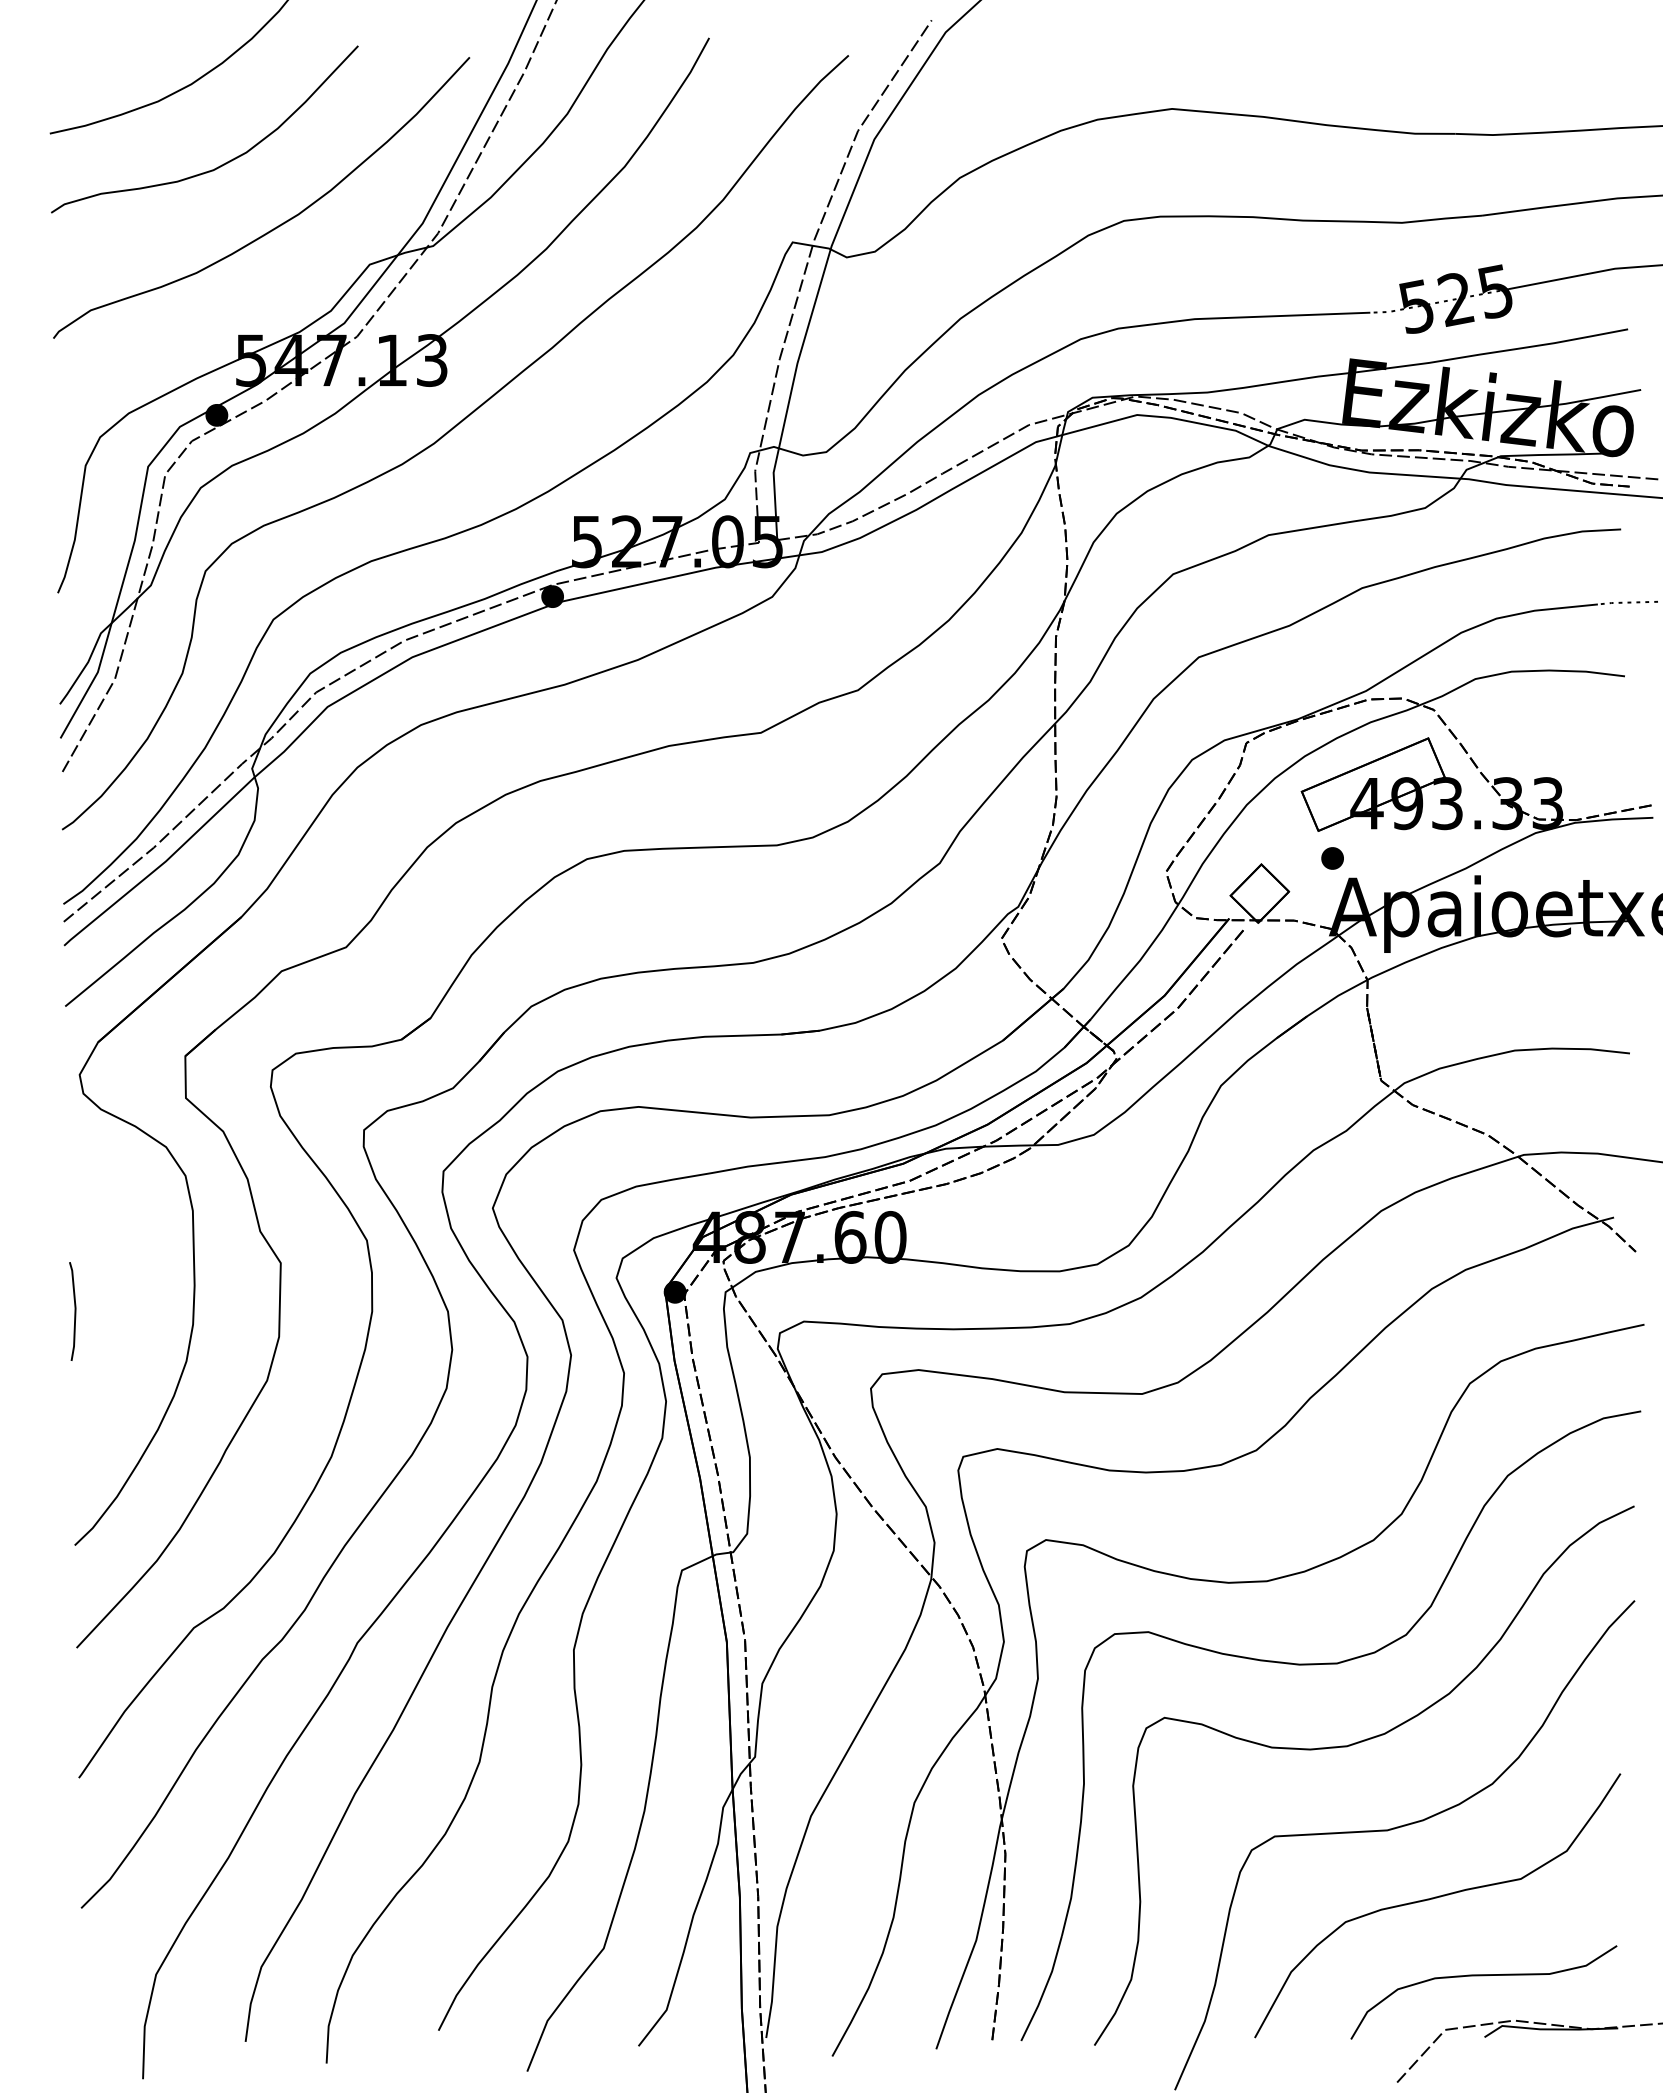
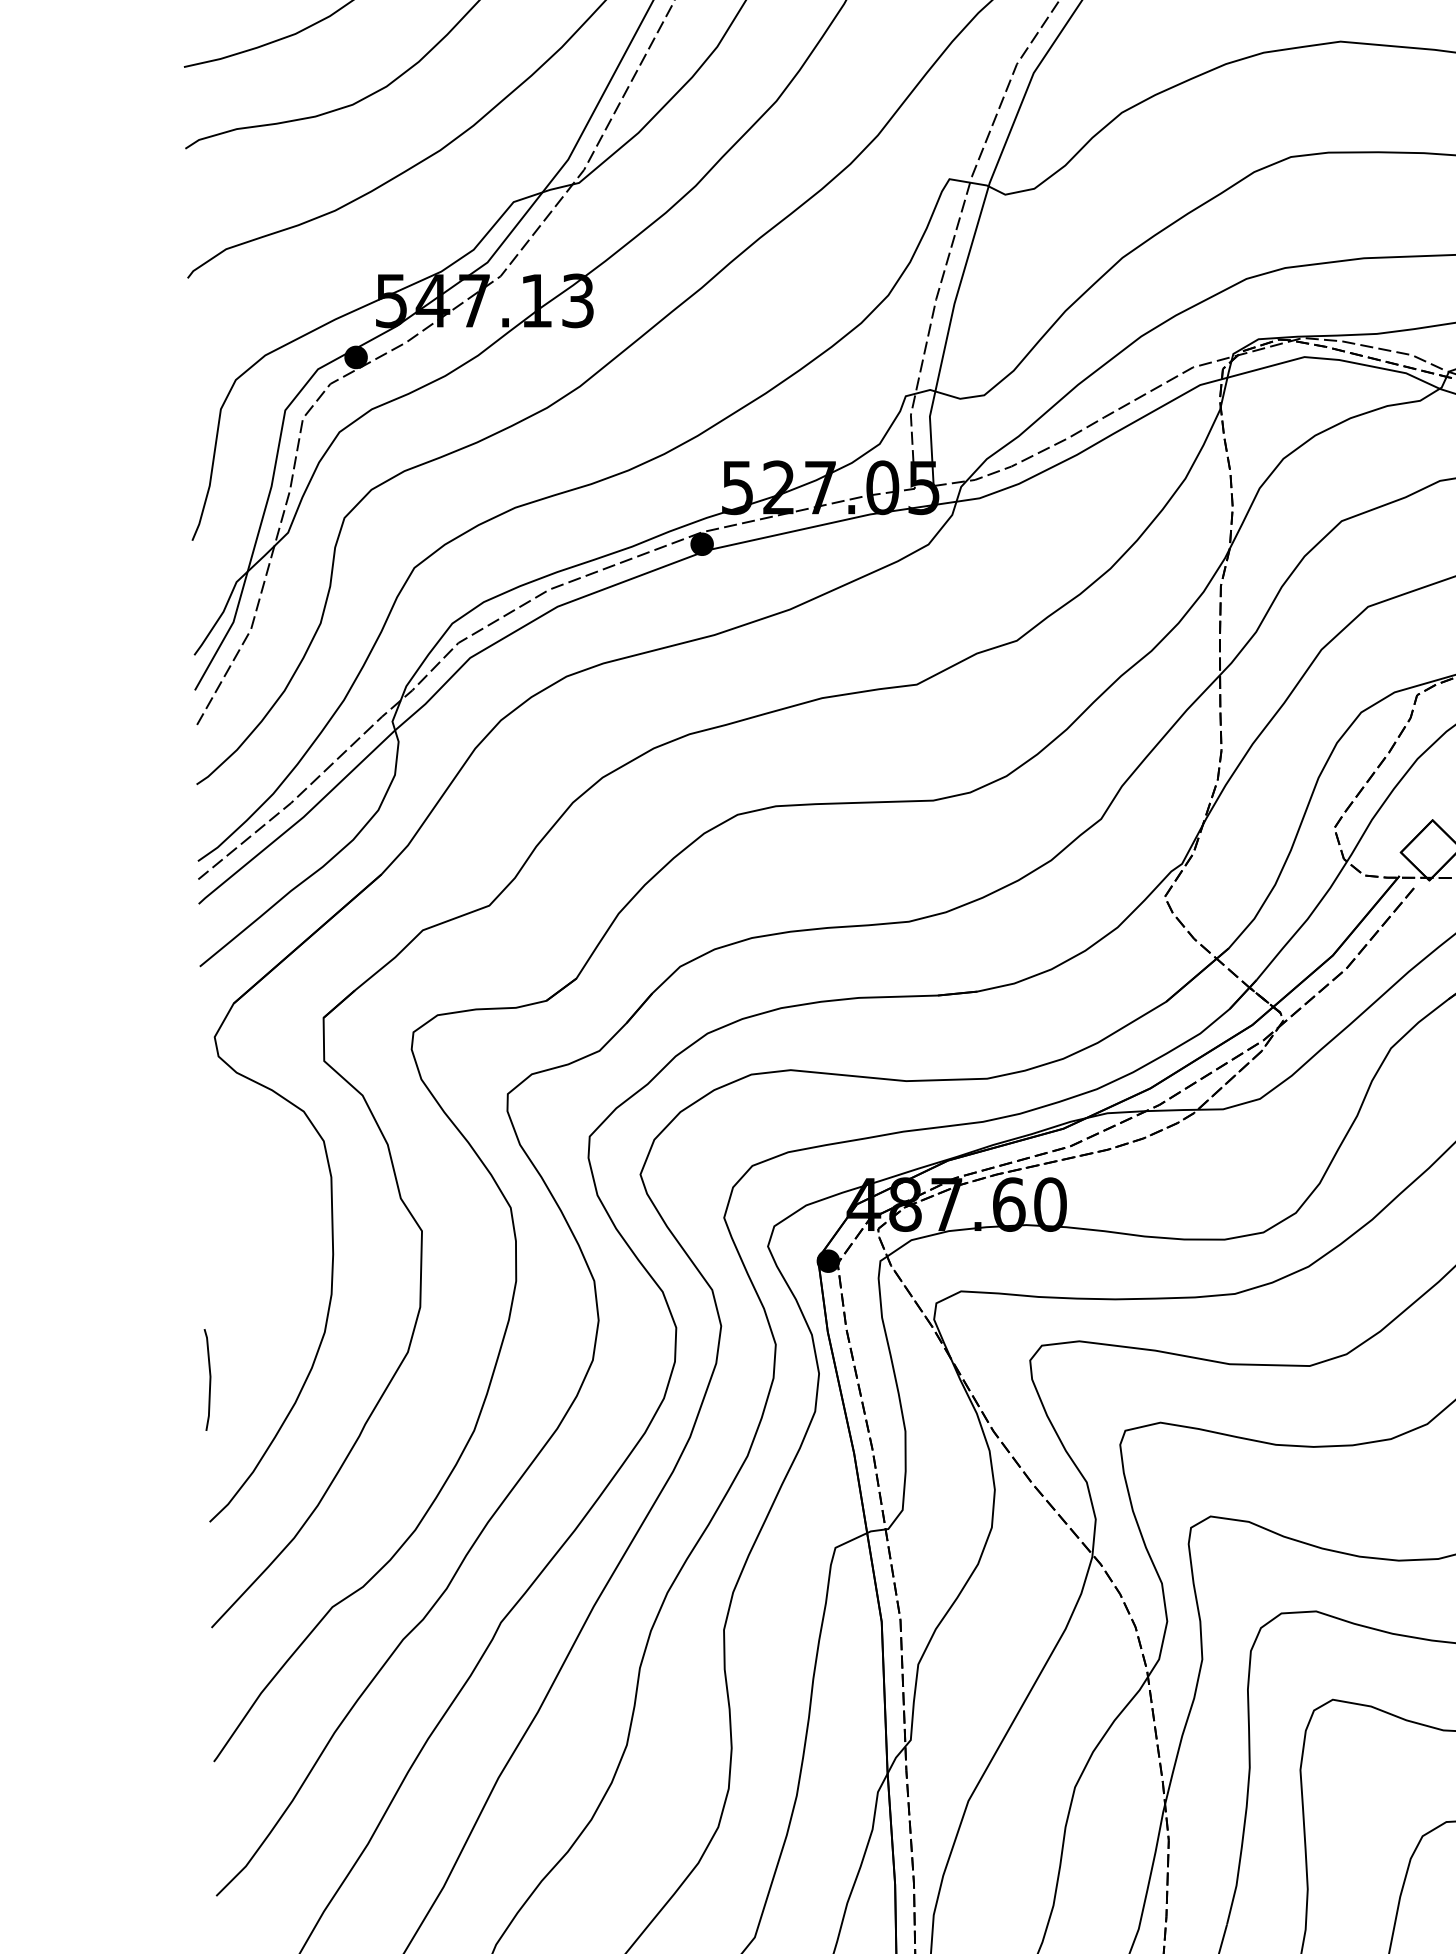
line: (74, 1311) -> (209, 1379), moved

